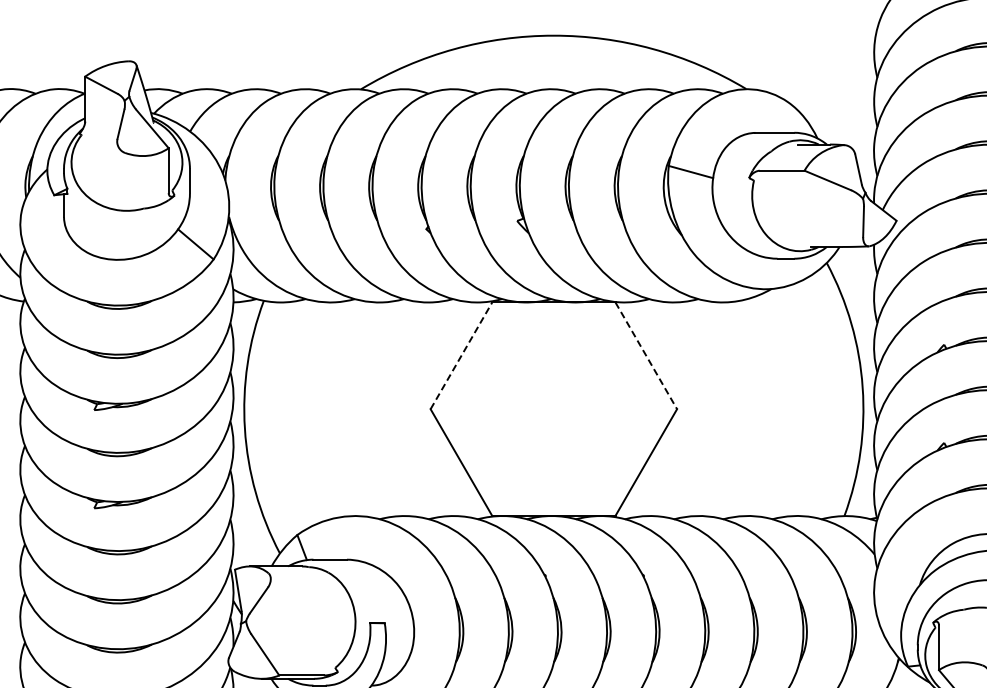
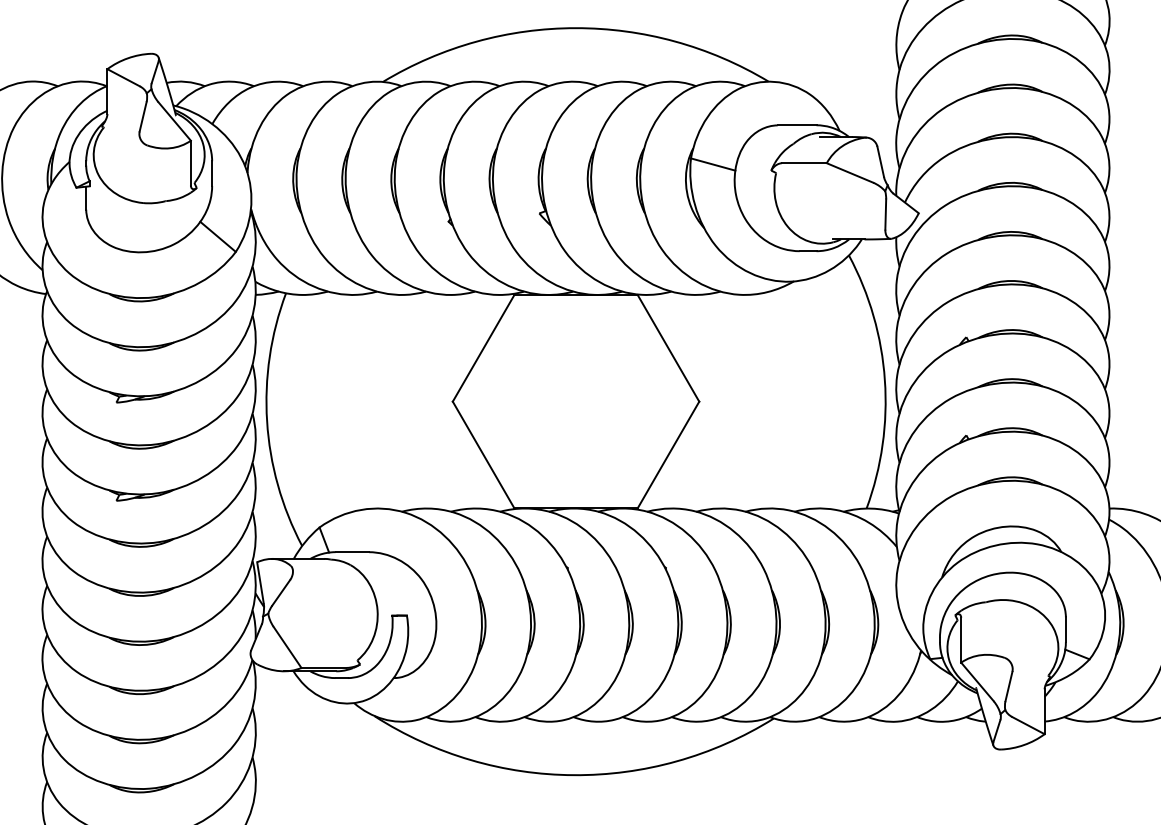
line: (461, 356) -> (483, 348), dashed -> solid
line: (646, 356) -> (668, 348), dashed -> solid

